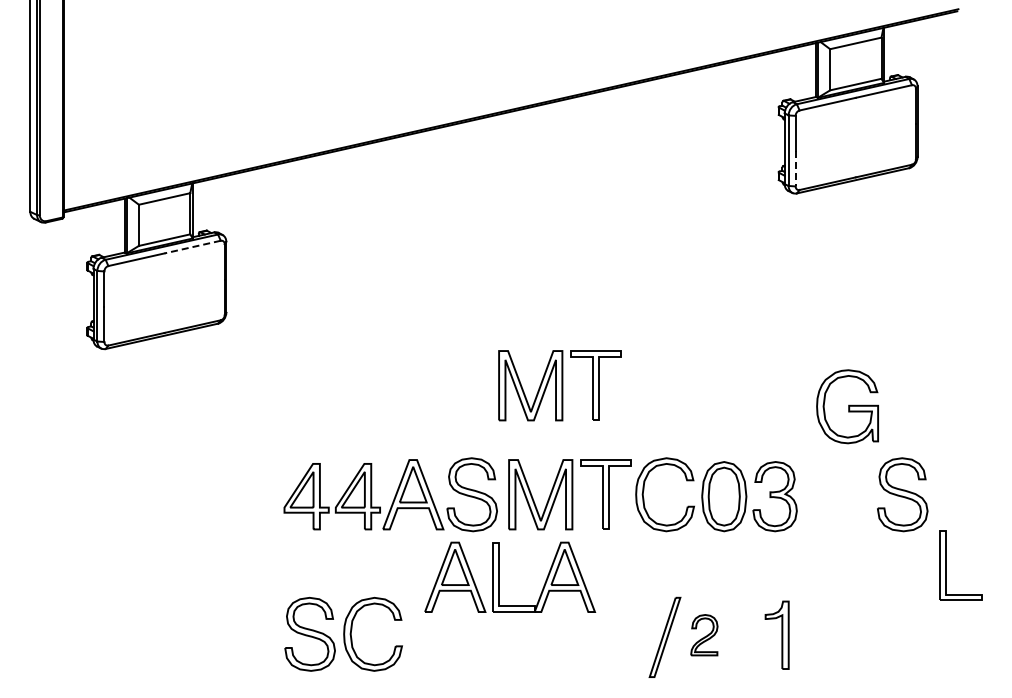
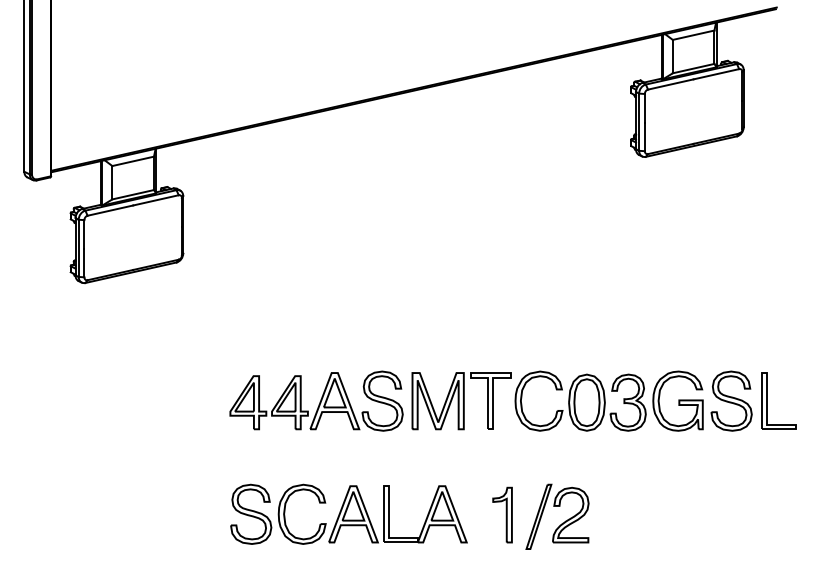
line: (795, 168) -> (644, 136), dashed -> solid
line: (192, 247) -> (155, 200), dashed -> solid
part: (559, 385) -> (453, 312), removed
part: (847, 406) -> (677, 400), moved
part: (946, 565) -> (767, 400), moved
part: (499, 576) -> (389, 513), moved
part: (704, 634) -> (570, 514), size x1.67
part: (776, 634) -> (502, 514), moved

